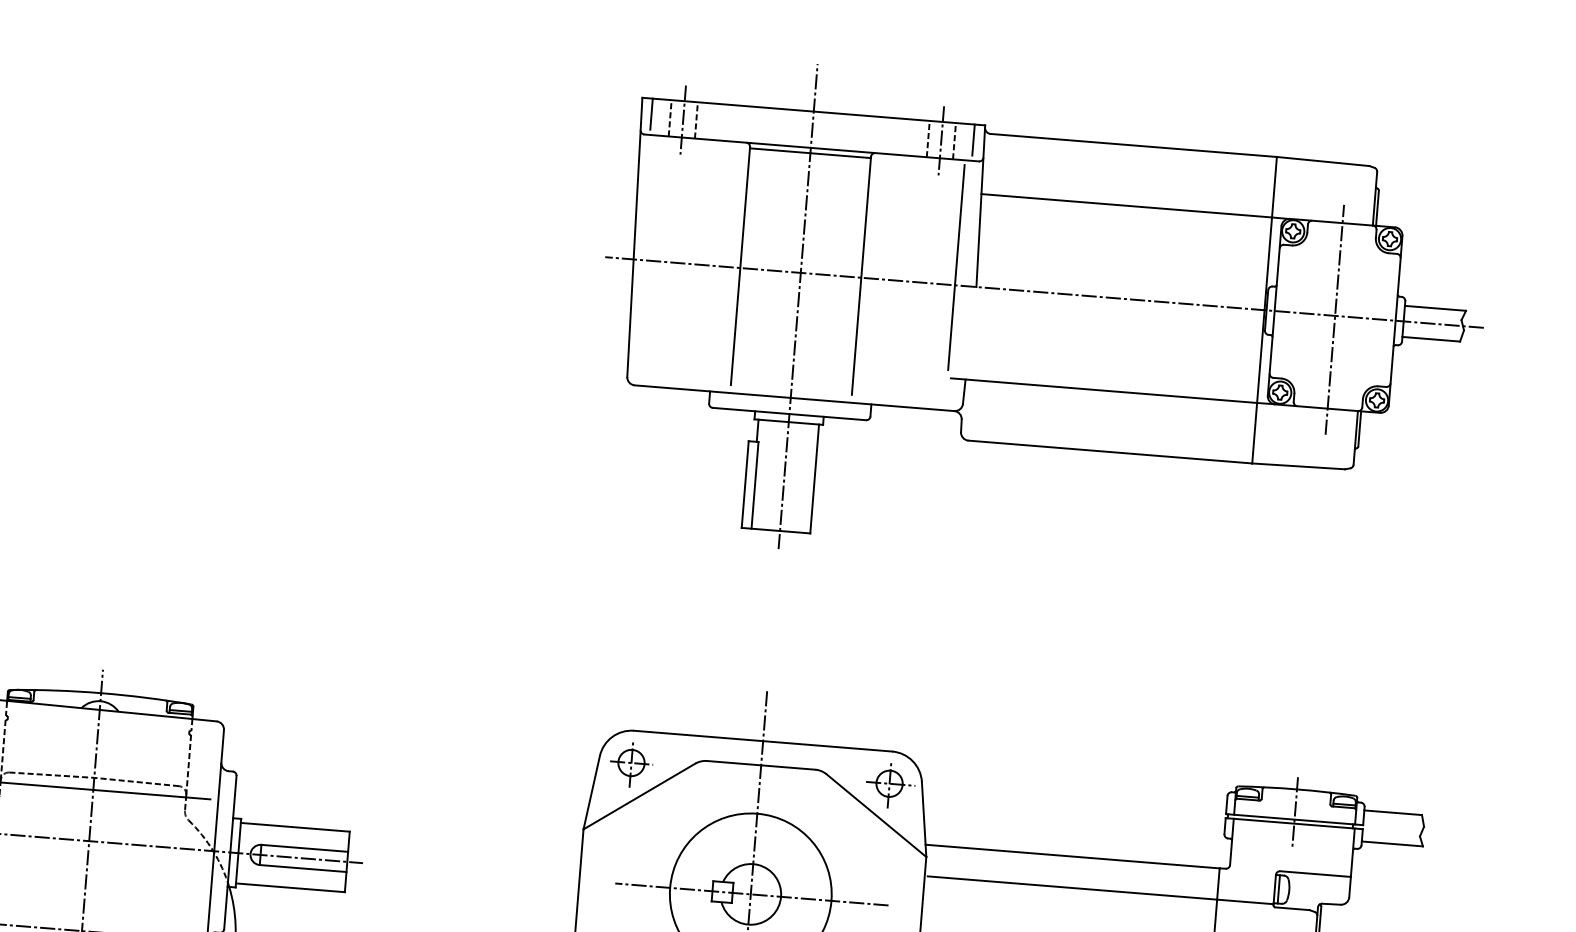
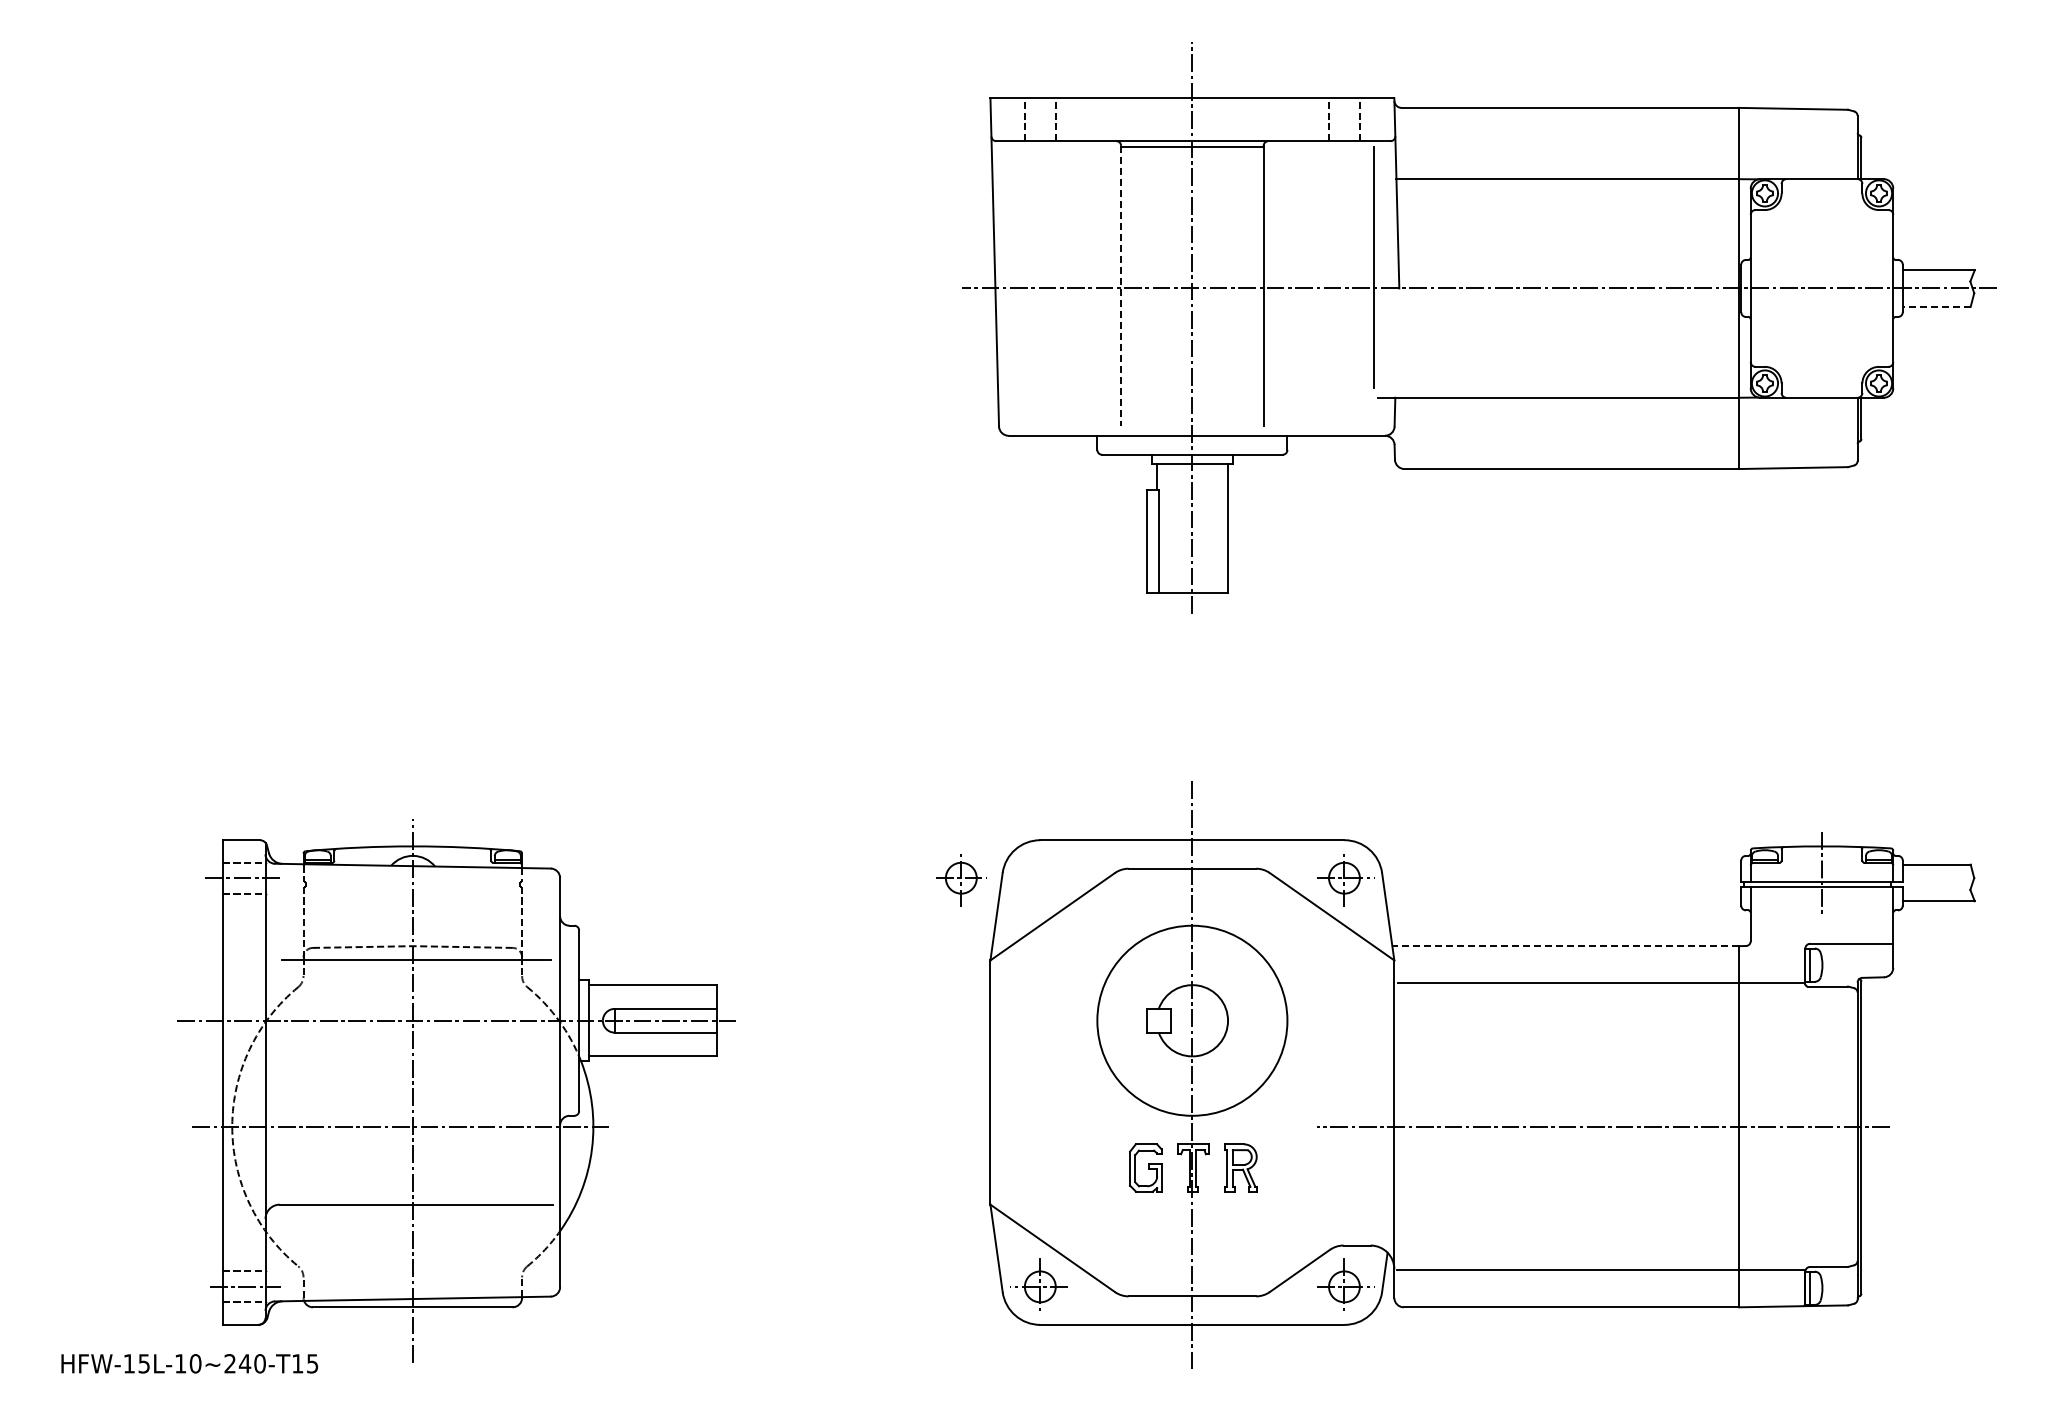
line: (651, 114) -> (1002, 116), removed
line: (683, 119) -> (1040, 120), removed
line: (973, 139) -> (1382, 116), removed
line: (941, 140) -> (1344, 120), removed
line: (740, 266) -> (1121, 286), solid -> dashed
line: (1335, 319) -> (1822, 292), removed
line: (1431, 339) -> (1936, 306), solid -> dashed
part: (631, 764) -> (961, 880), moved
line: (1072, 856) -> (1565, 946), solid -> dashed
line: (751, 894) -> (1193, 1020), removed

